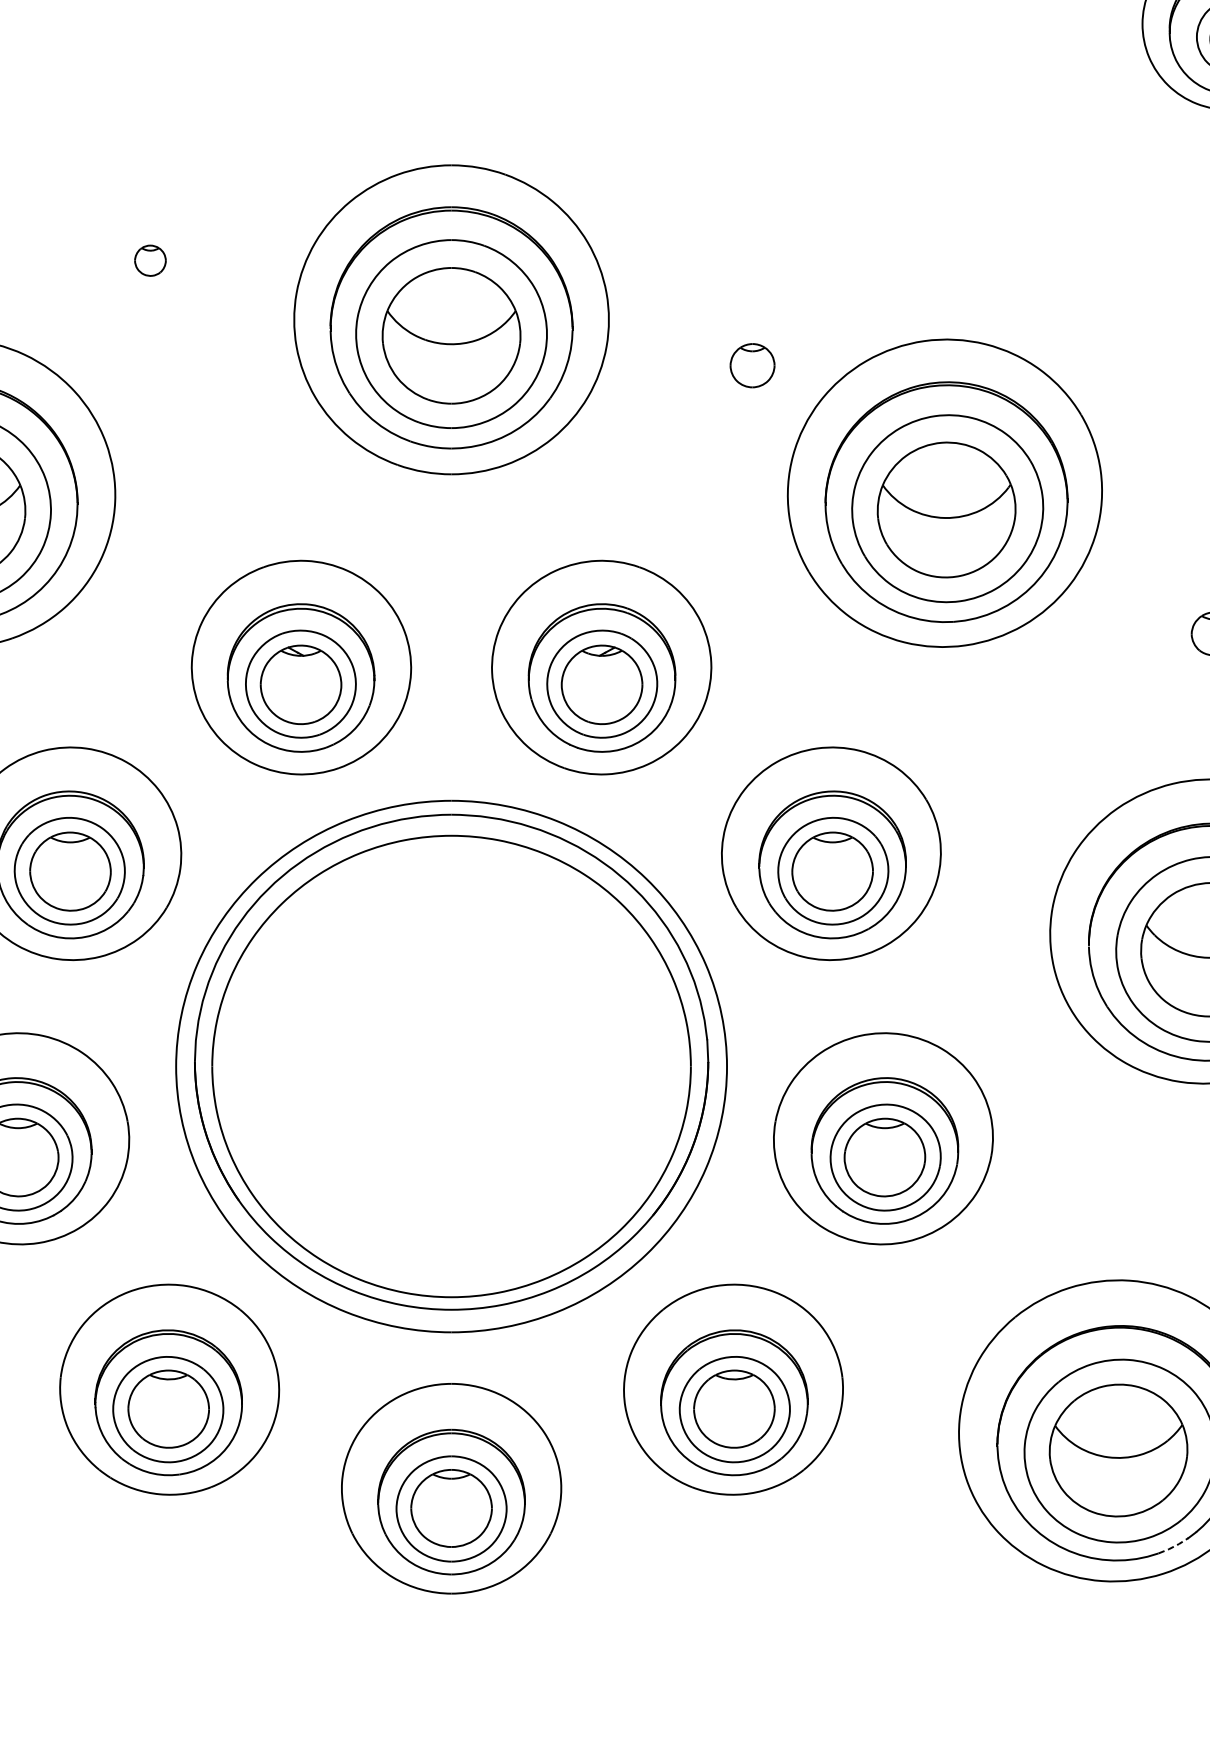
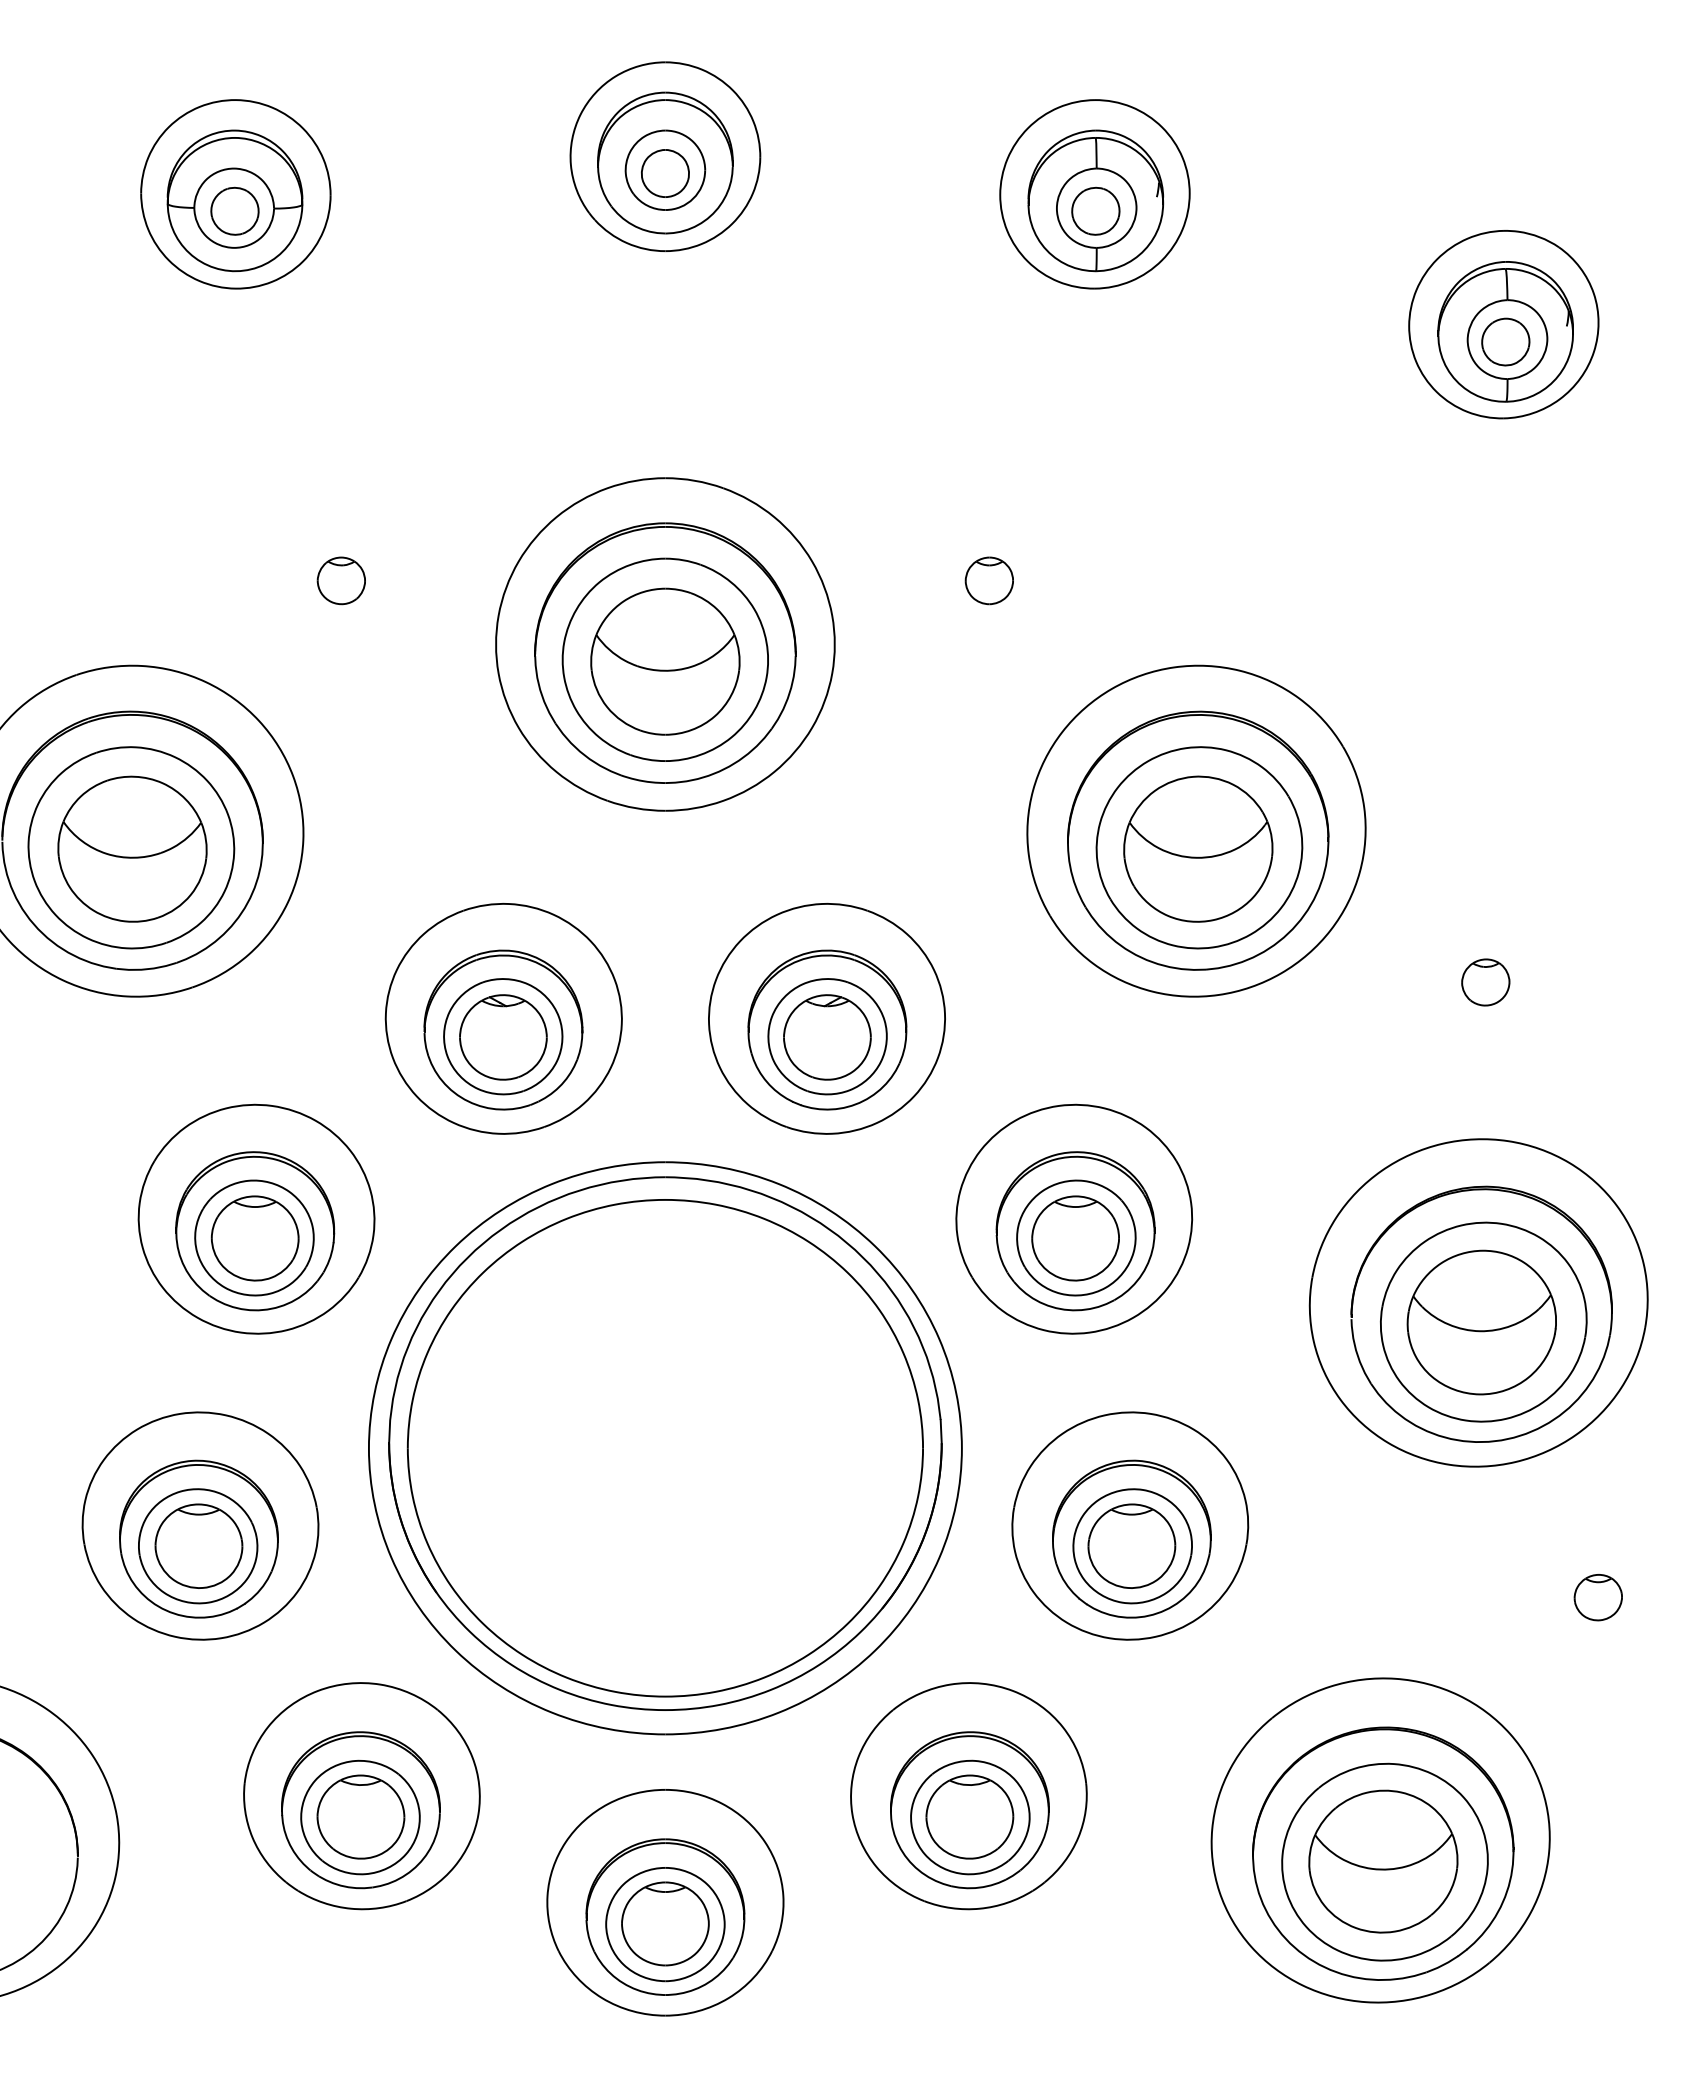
part: (149, 260) -> (340, 580), size x1.43
part: (751, 365) -> (988, 580), moved
line: (1174, 1546) -> (1443, 1964), dashed -> solid

